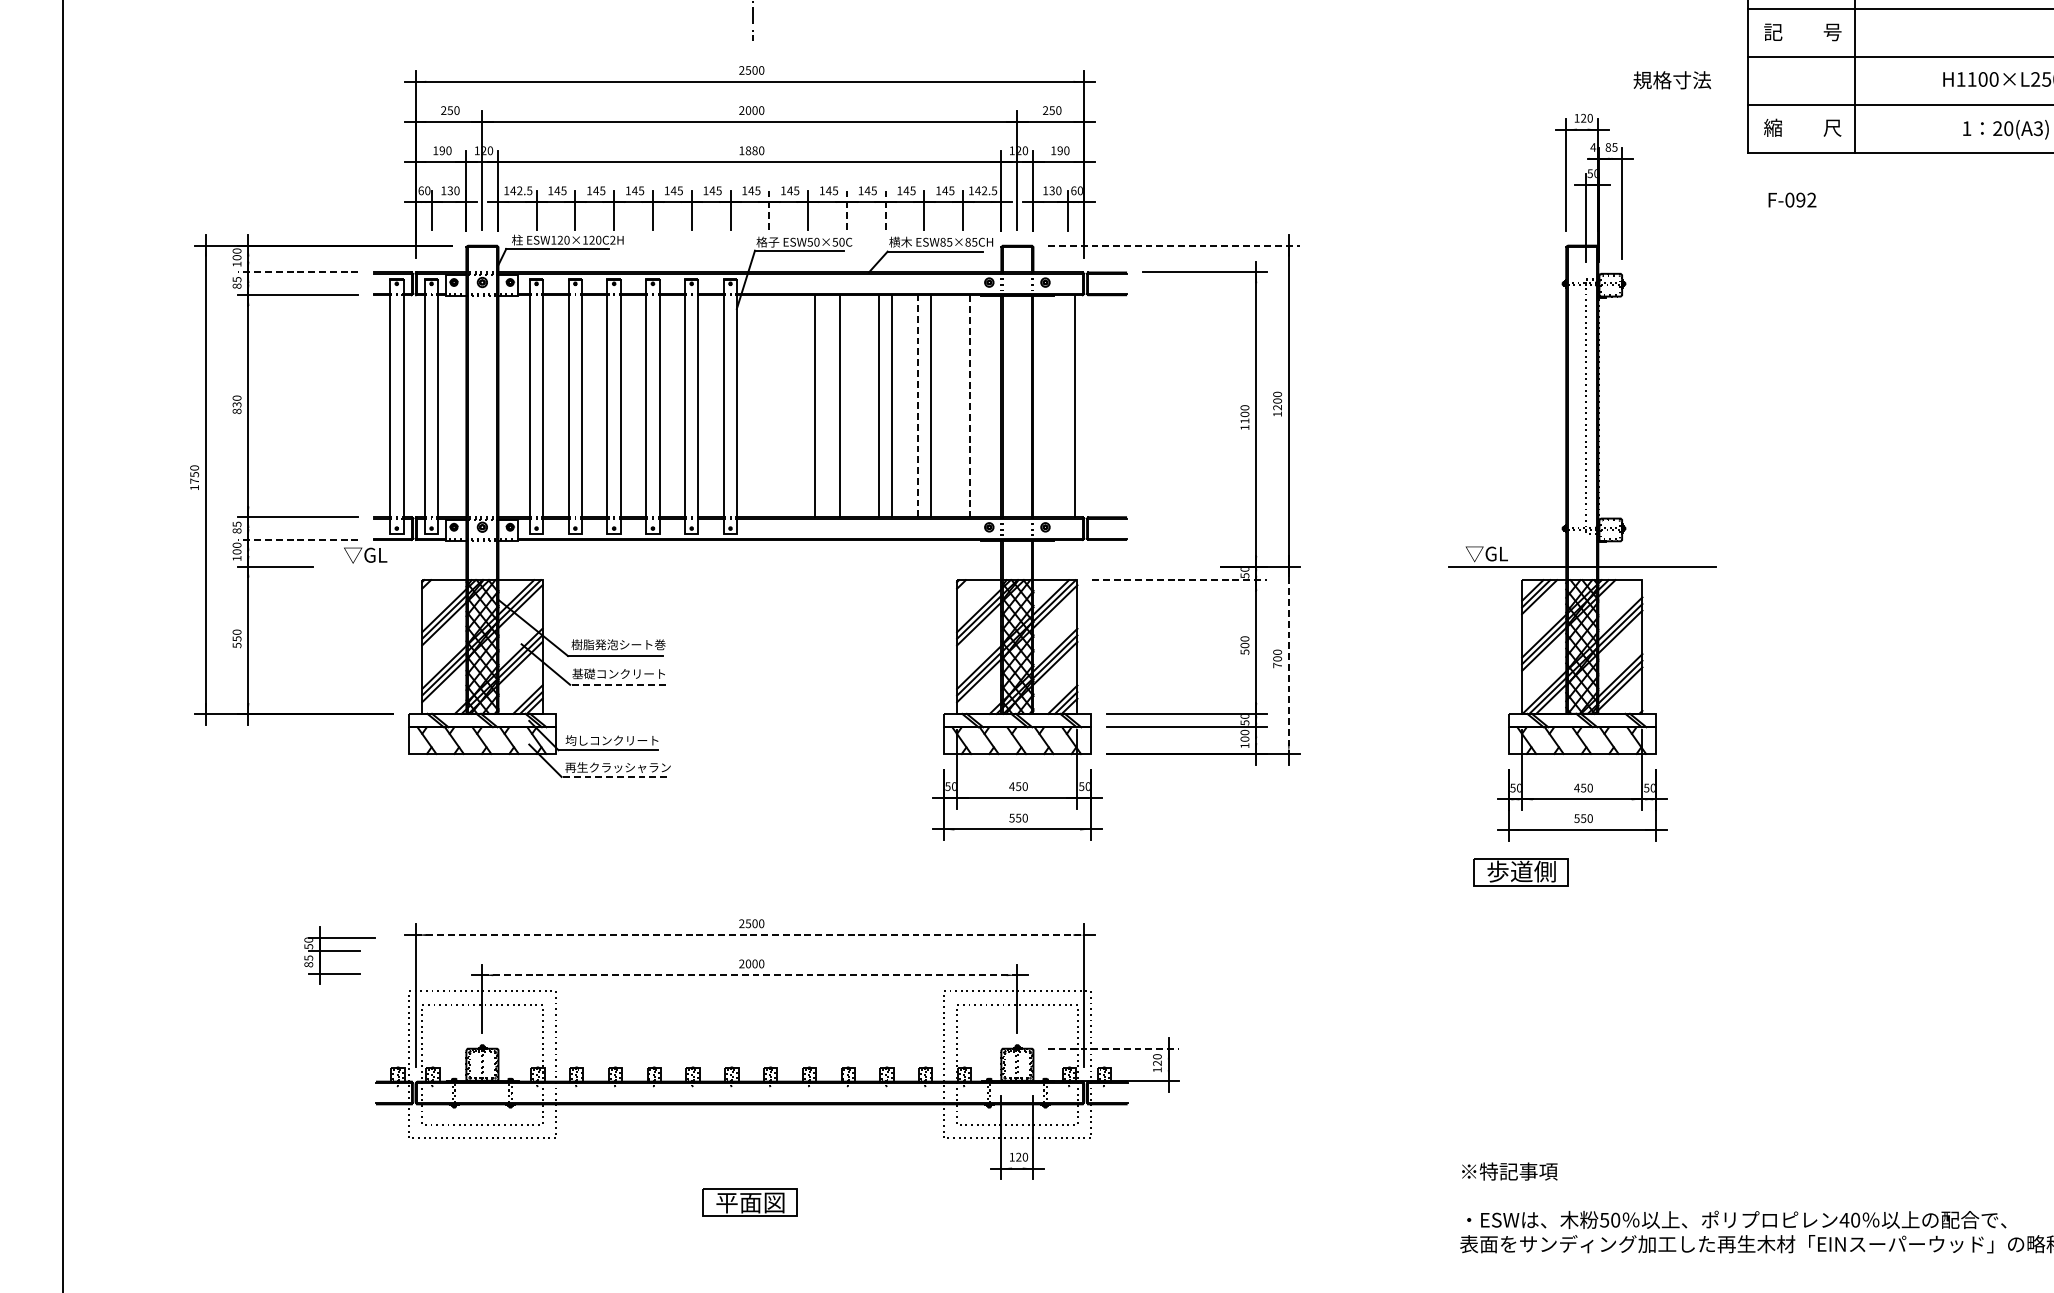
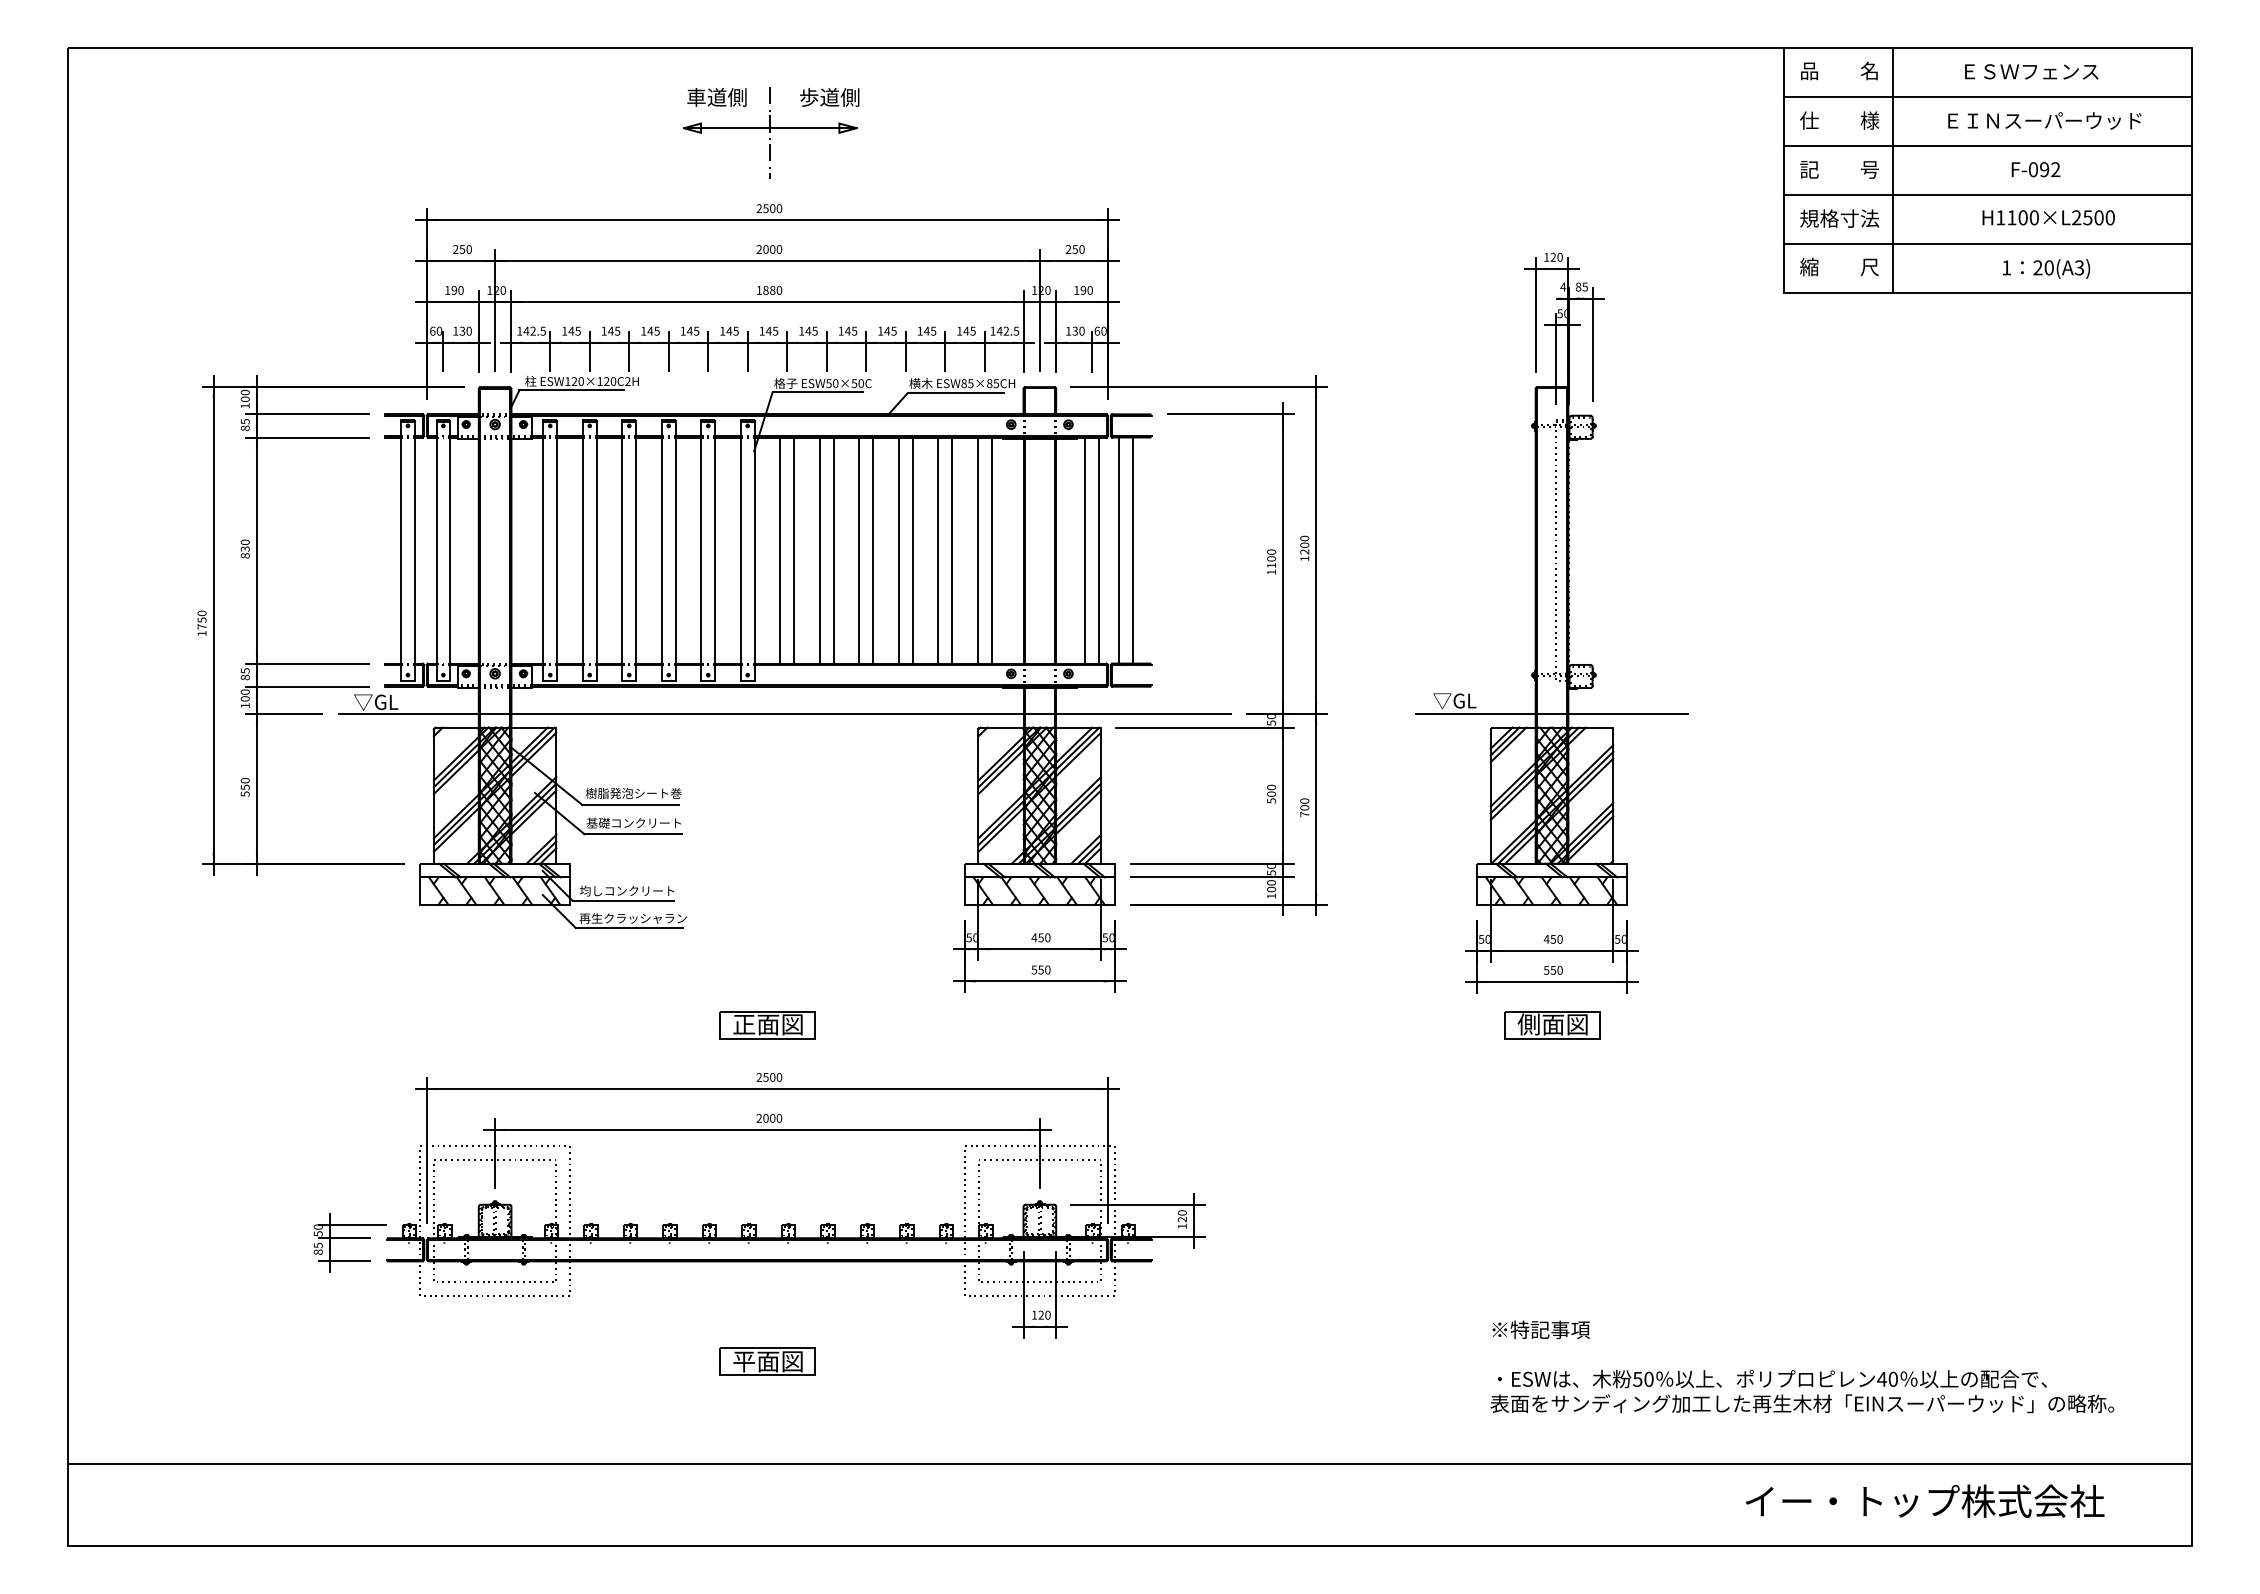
text: (1672, 80) -> (1839, 218), moved
text: (1791, 199) -> (2035, 169), moved
line: (769, 209) -> (787, 350), dashed -> solid
line: (847, 209) -> (866, 350), dashed -> solid
line: (885, 209) -> (905, 350), dashed -> solid
line: (1174, 246) -> (1199, 387), dashed -> solid
line: (297, 272) -> (306, 414), dashed -> solid
line: (762, 406) -> (780, 550), added
line: (776, 406) -> (794, 550), added
line: (800, 406) -> (819, 550), added
line: (854, 406) -> (873, 550), added
line: (917, 406) -> (938, 550), dashed -> solid
line: (956, 406) -> (977, 550), added
line: (1061, 406) -> (1084, 550), added
line: (1094, 406) -> (1118, 550), added
line: (1108, 406) -> (1132, 550), added
line: (969, 407) -> (991, 551), dashed -> solid
part: (1581, 476) -> (1551, 622), moved
line: (297, 539) -> (306, 686), dashed -> solid
line: (766, 566) -> (784, 713), added
line: (1180, 580) -> (1205, 727), dashed -> solid
line: (1289, 660) -> (1316, 809), dashed -> solid
line: (618, 685) -> (633, 834), dashed -> solid
line: (614, 777) -> (629, 928), dashed -> solid
text: (1520, 871) -> (1552, 1024), 歩道側 -> 側面図
part: (749, 872) -> (767, 1025), added
line: (749, 934) -> (767, 1088), dashed -> solid
part: (339, 955) -> (349, 1242), moved
line: (749, 974) -> (767, 1129), dashed -> solid
line: (1113, 1048) -> (1137, 1204), dashed -> solid

